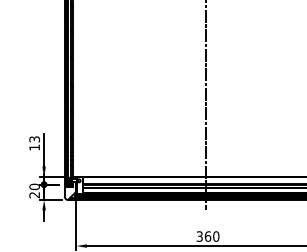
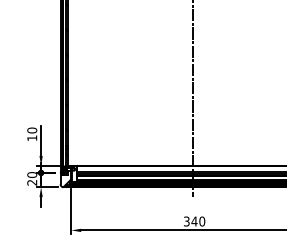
text: (34, 139) -> (32, 130), 13 -> 10
text: (207, 236) -> (194, 221), 360 -> 340

